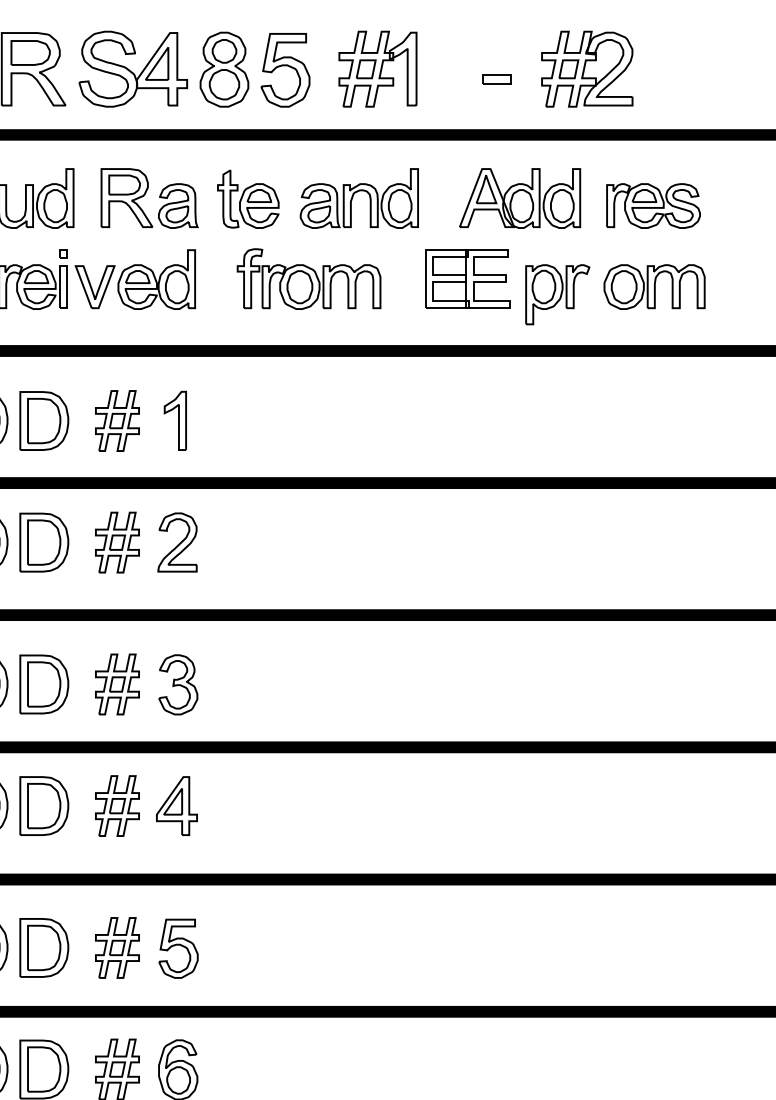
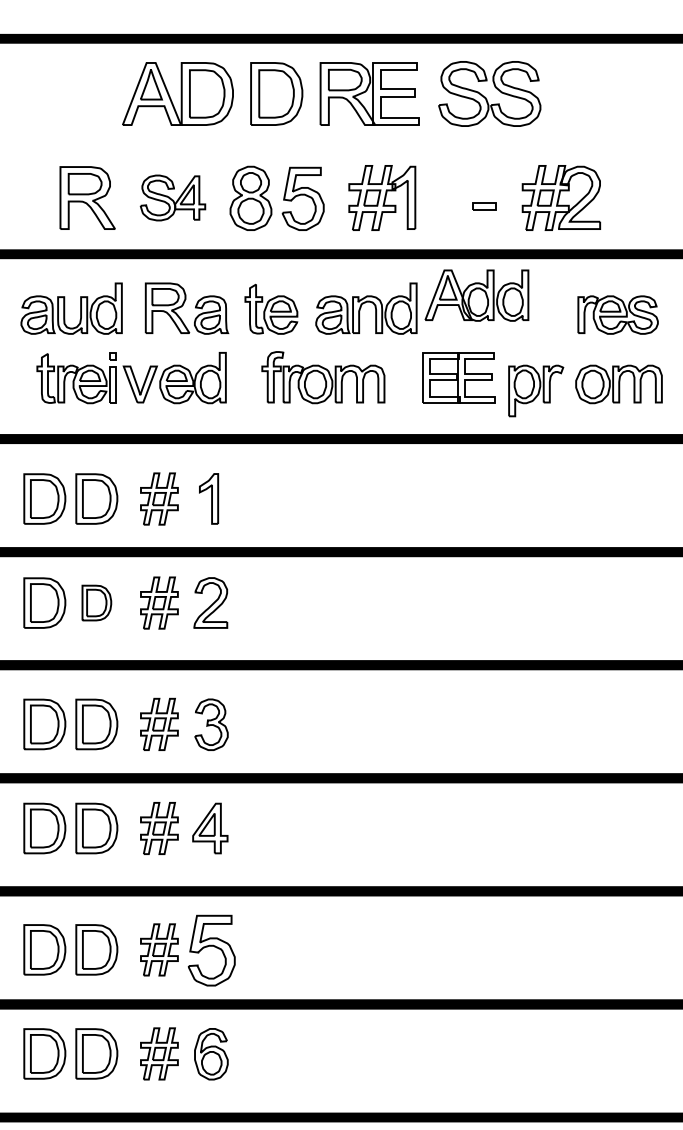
part: (132, 68) -> (172, 197), size x0.7
part: (519, 198) -> (476, 295), moved
part: (43, 541) -> (96, 602), size x0.7
part: (178, 948) -> (211, 950), size x1.4

